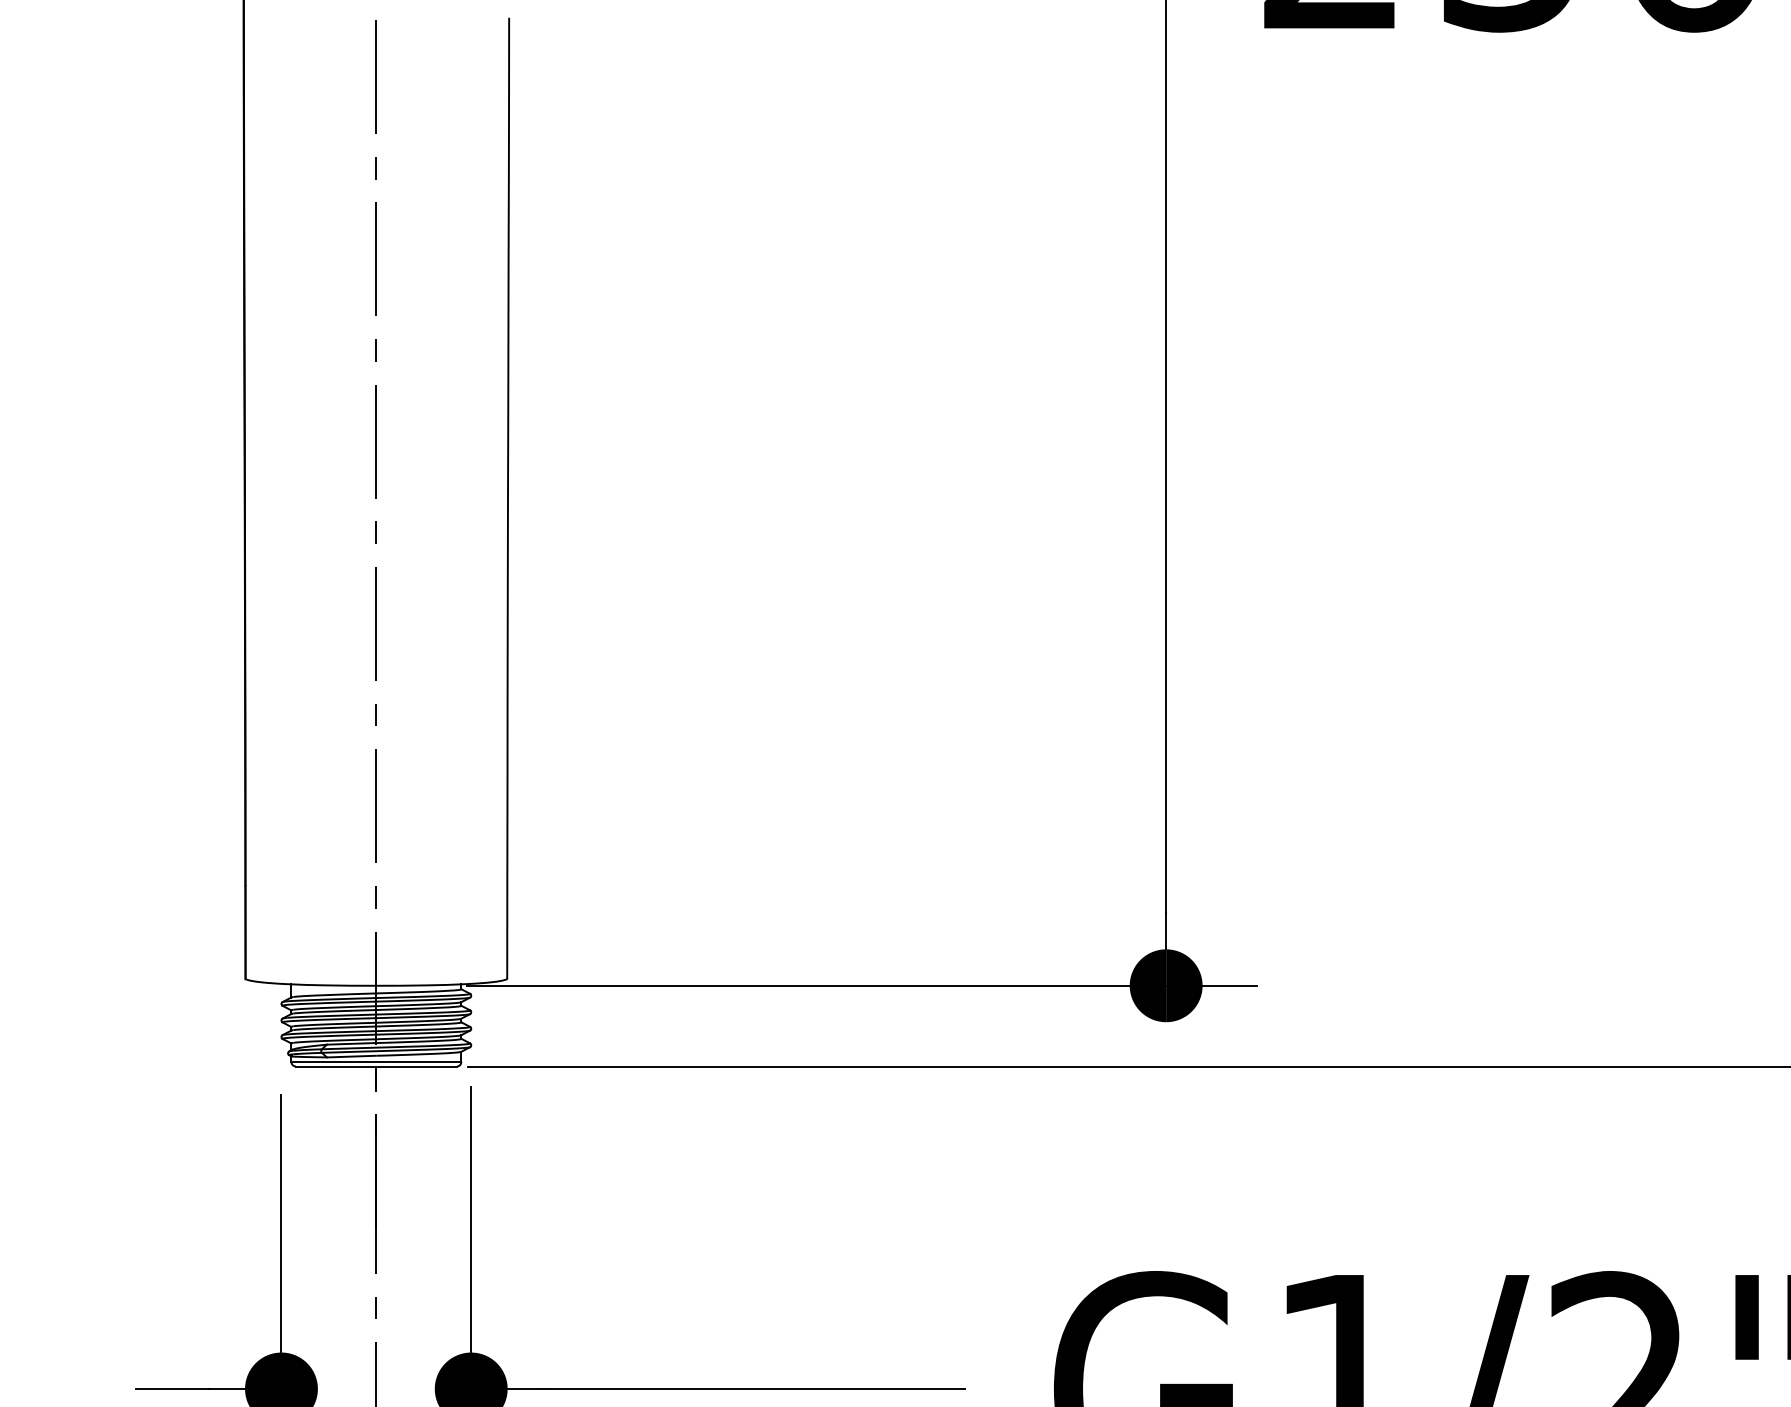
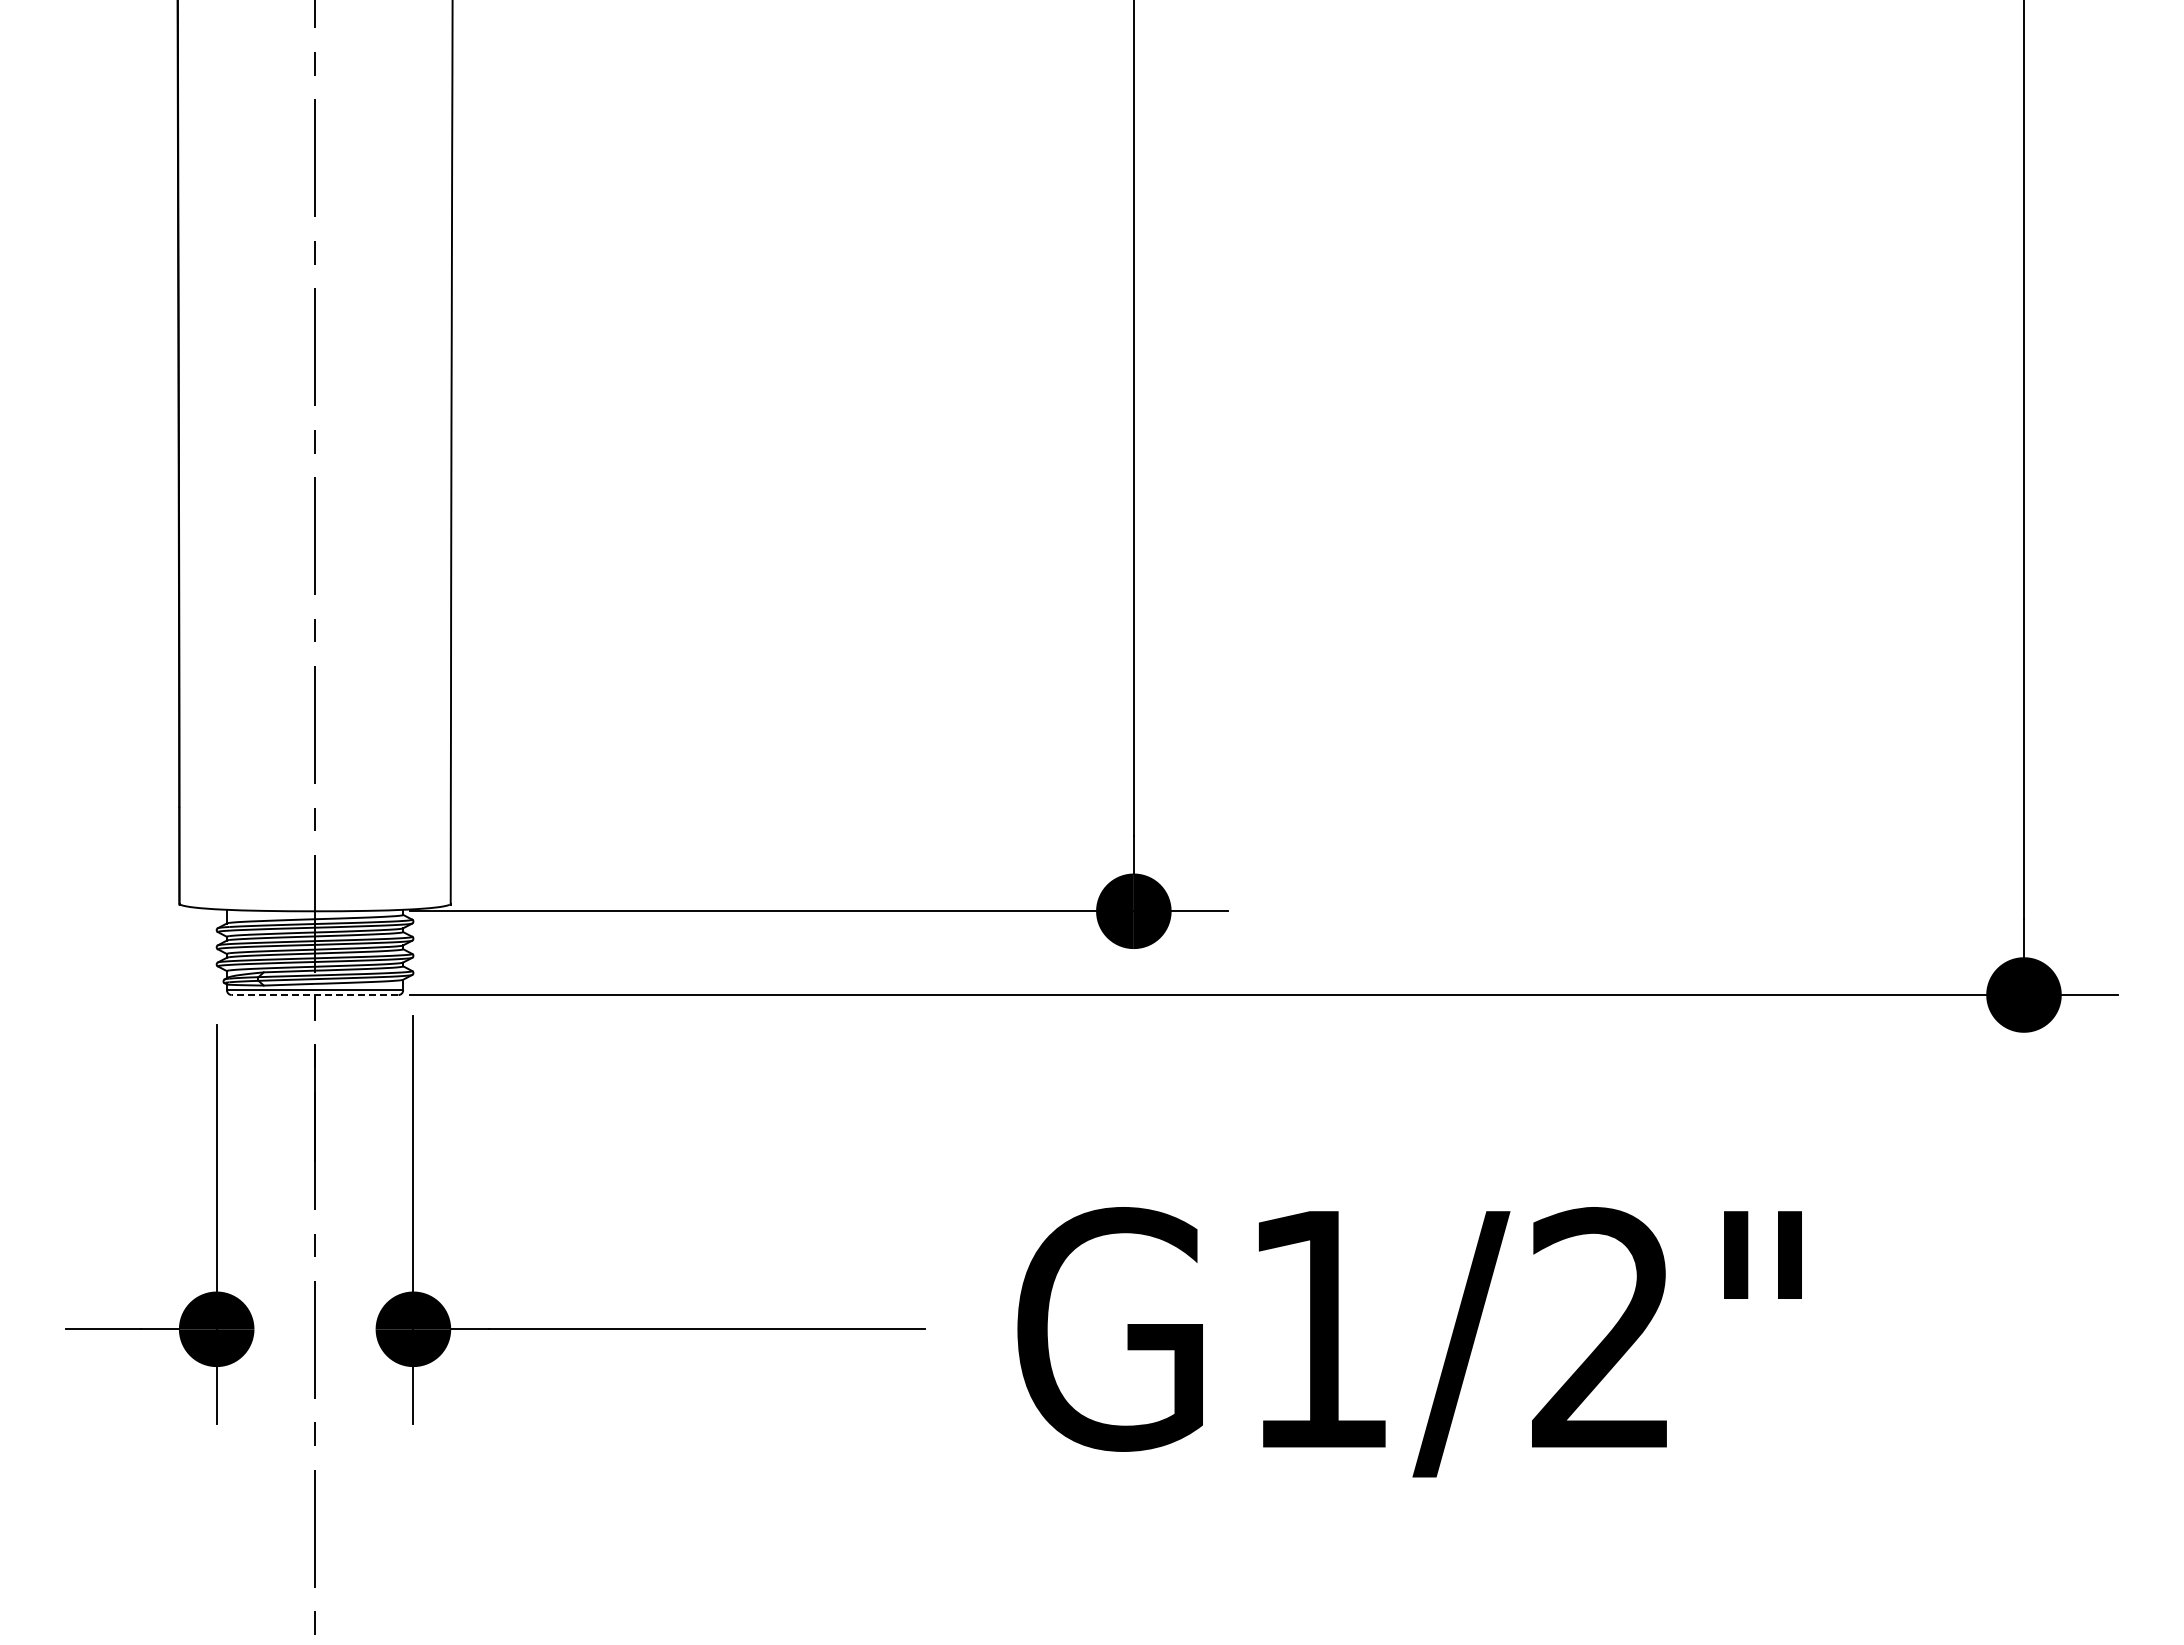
line: (375, 1066) -> (314, 995), solid -> dashed

